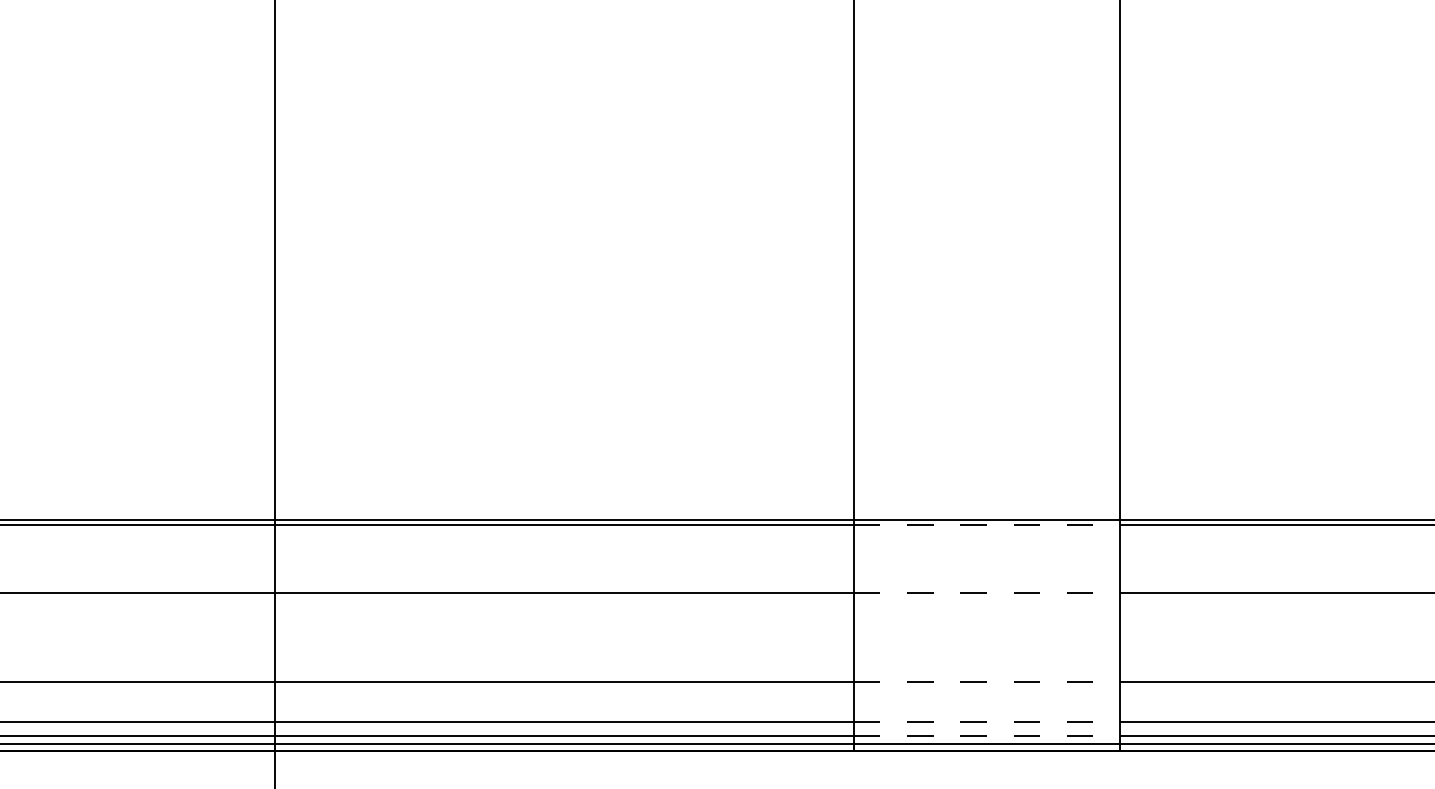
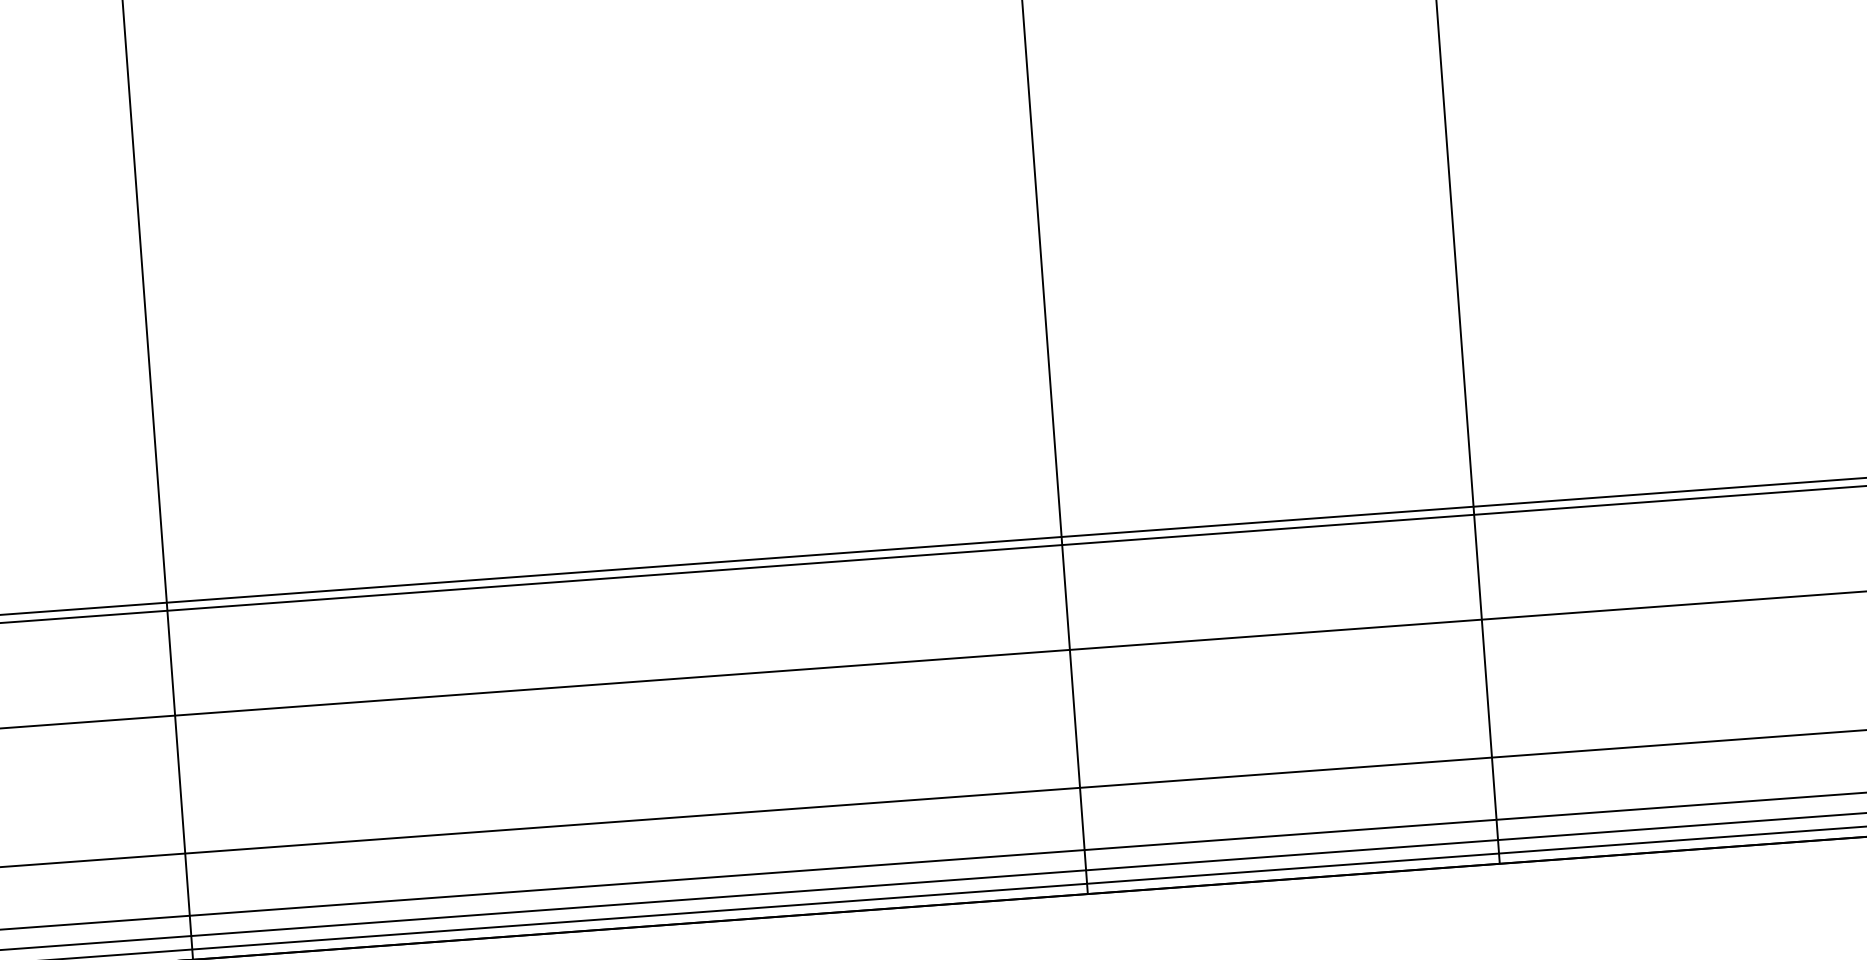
line: (987, 525) -> (1269, 530), dashed -> solid
line: (987, 593) -> (1276, 635), dashed -> solid
line: (987, 682) -> (1286, 773), dashed -> solid
line: (987, 722) -> (1291, 834), dashed -> solid
line: (987, 735) -> (1292, 855), dashed -> solid

